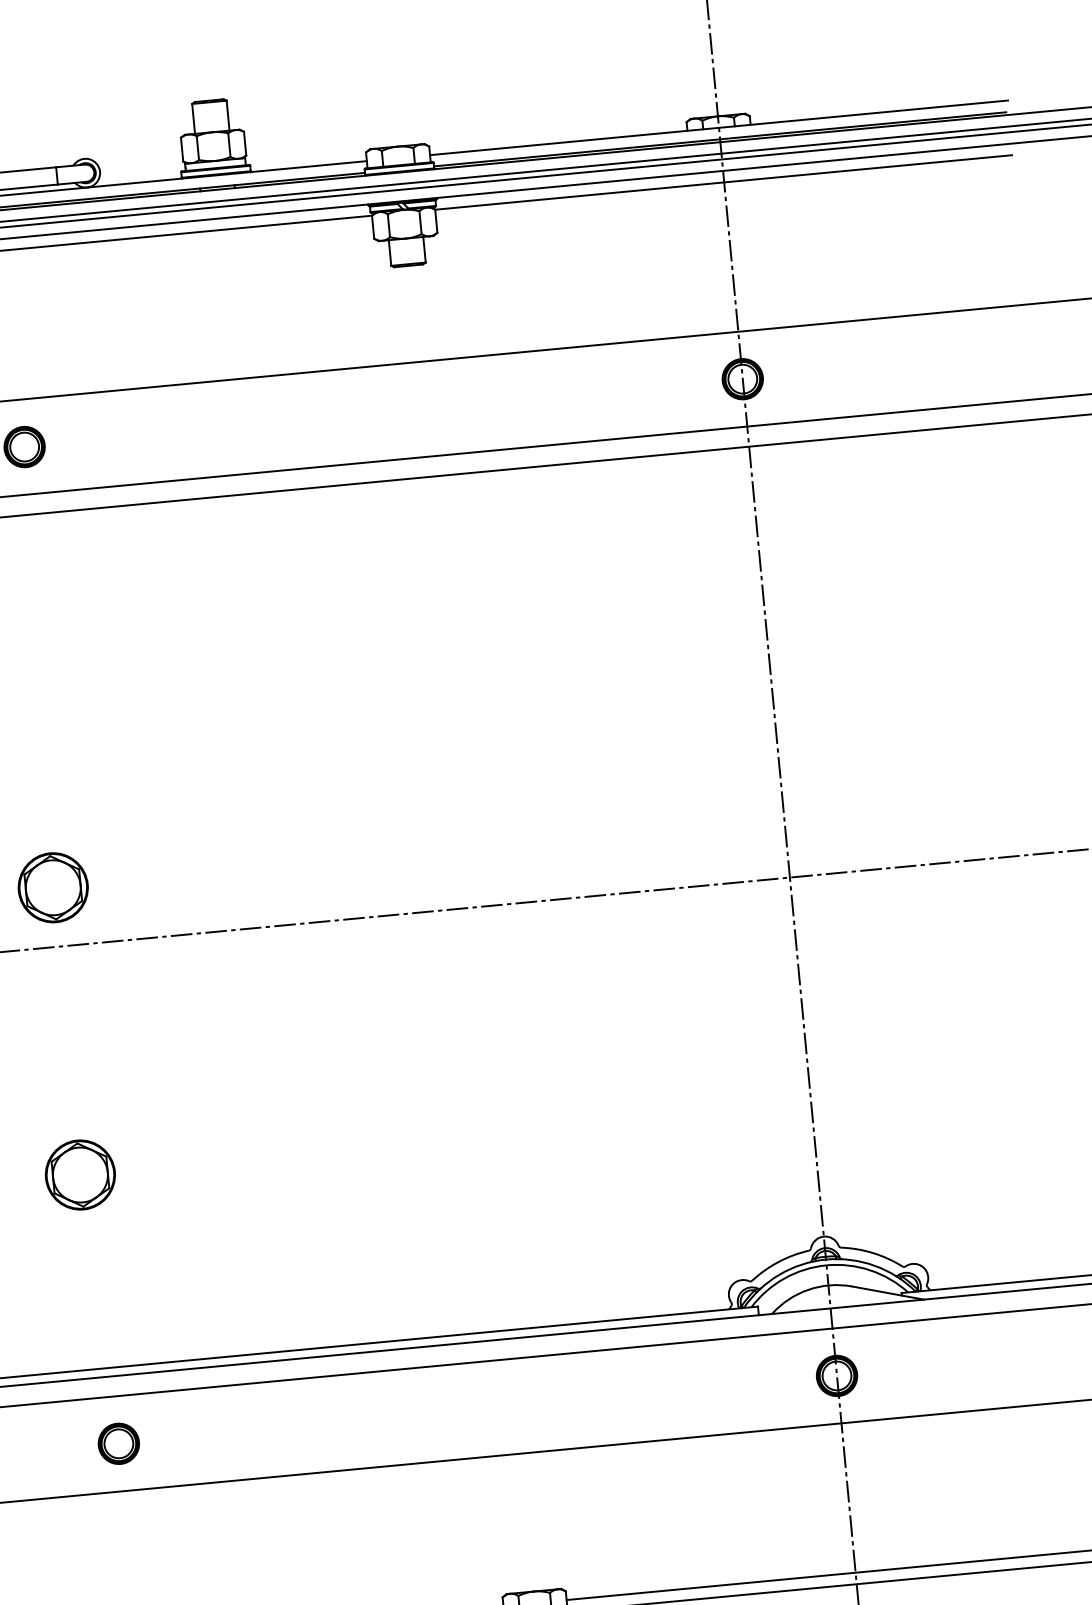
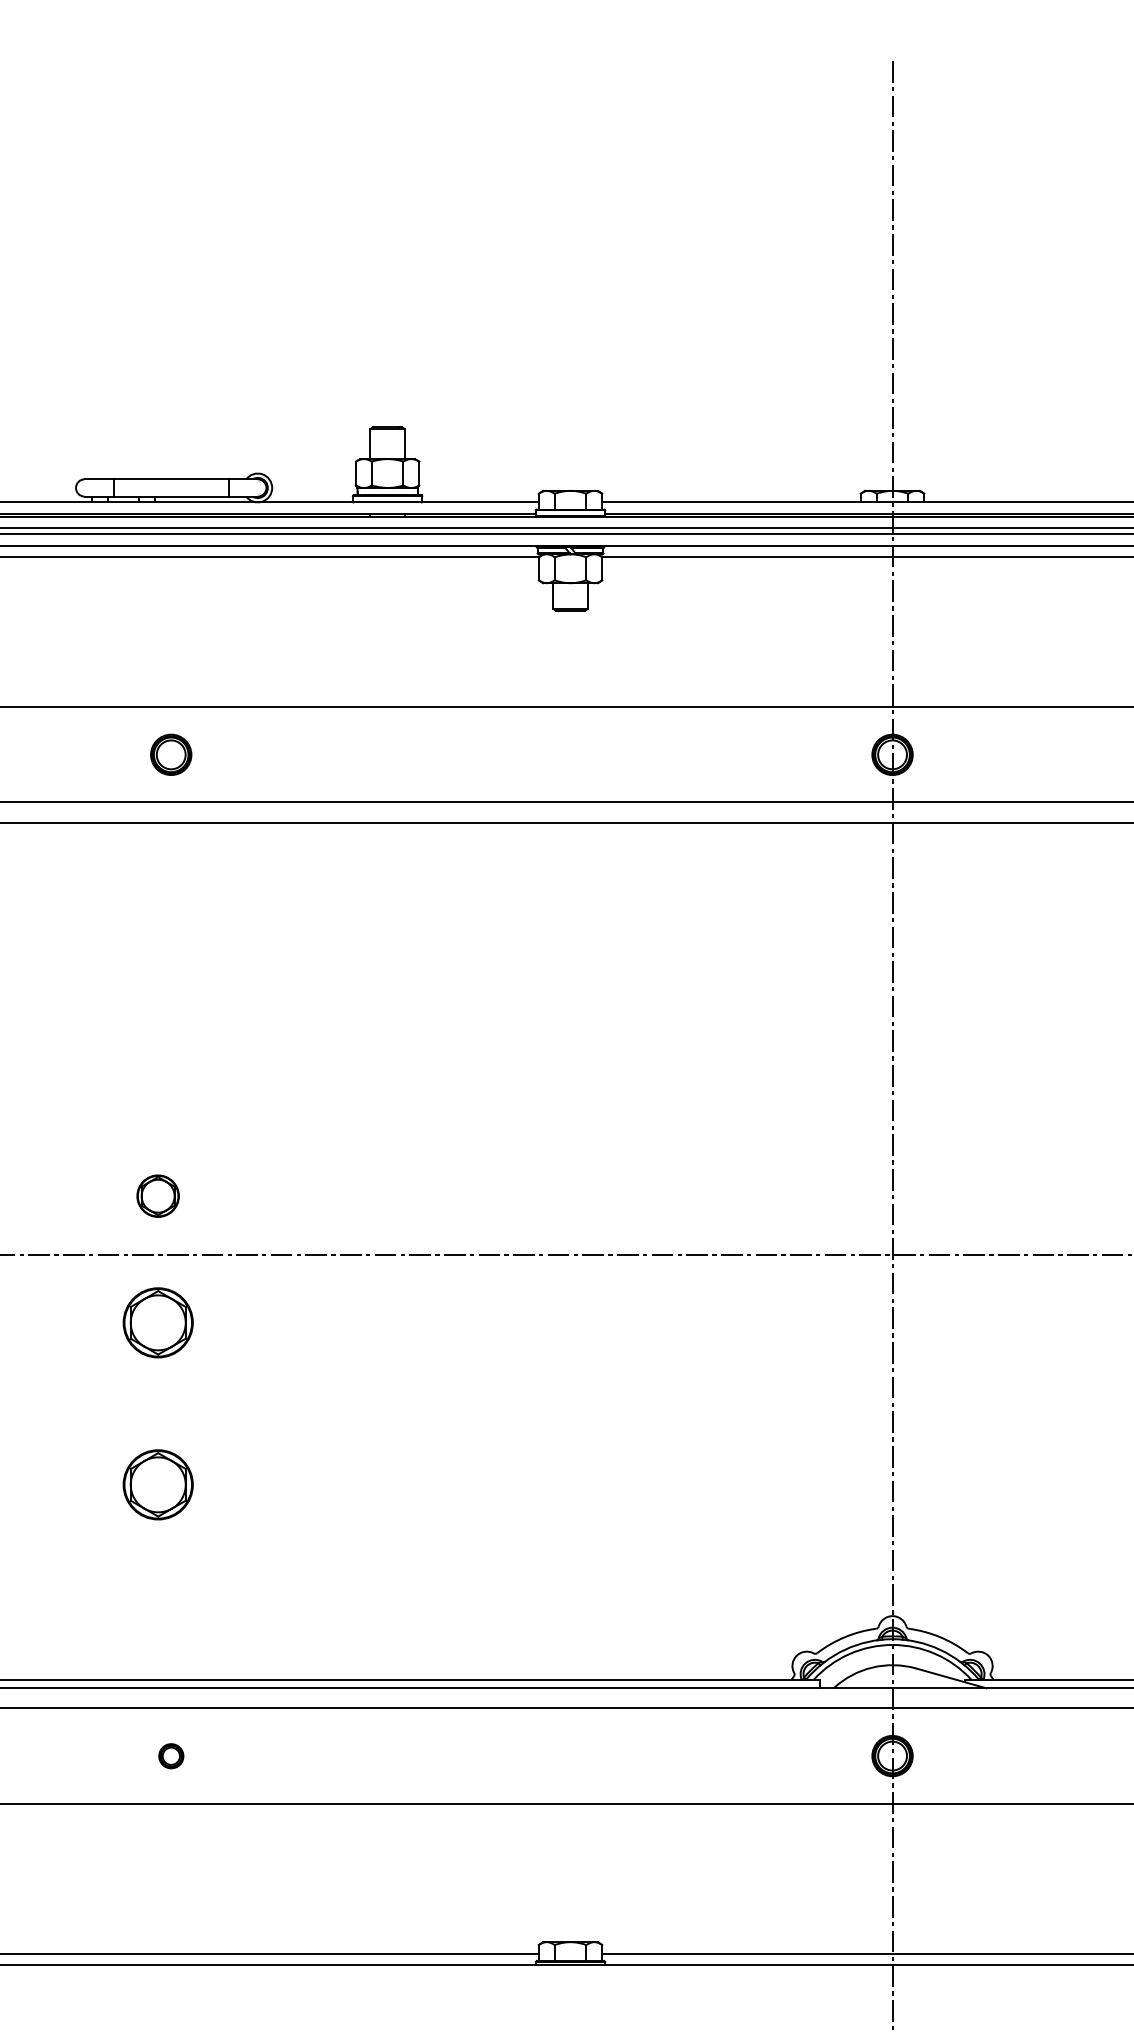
part: (52, 887) -> (157, 1195), size x0.6
part: (64, 1013) -> (157, 1322), added
part: (119, 1444) -> (171, 1756), size x0.6

